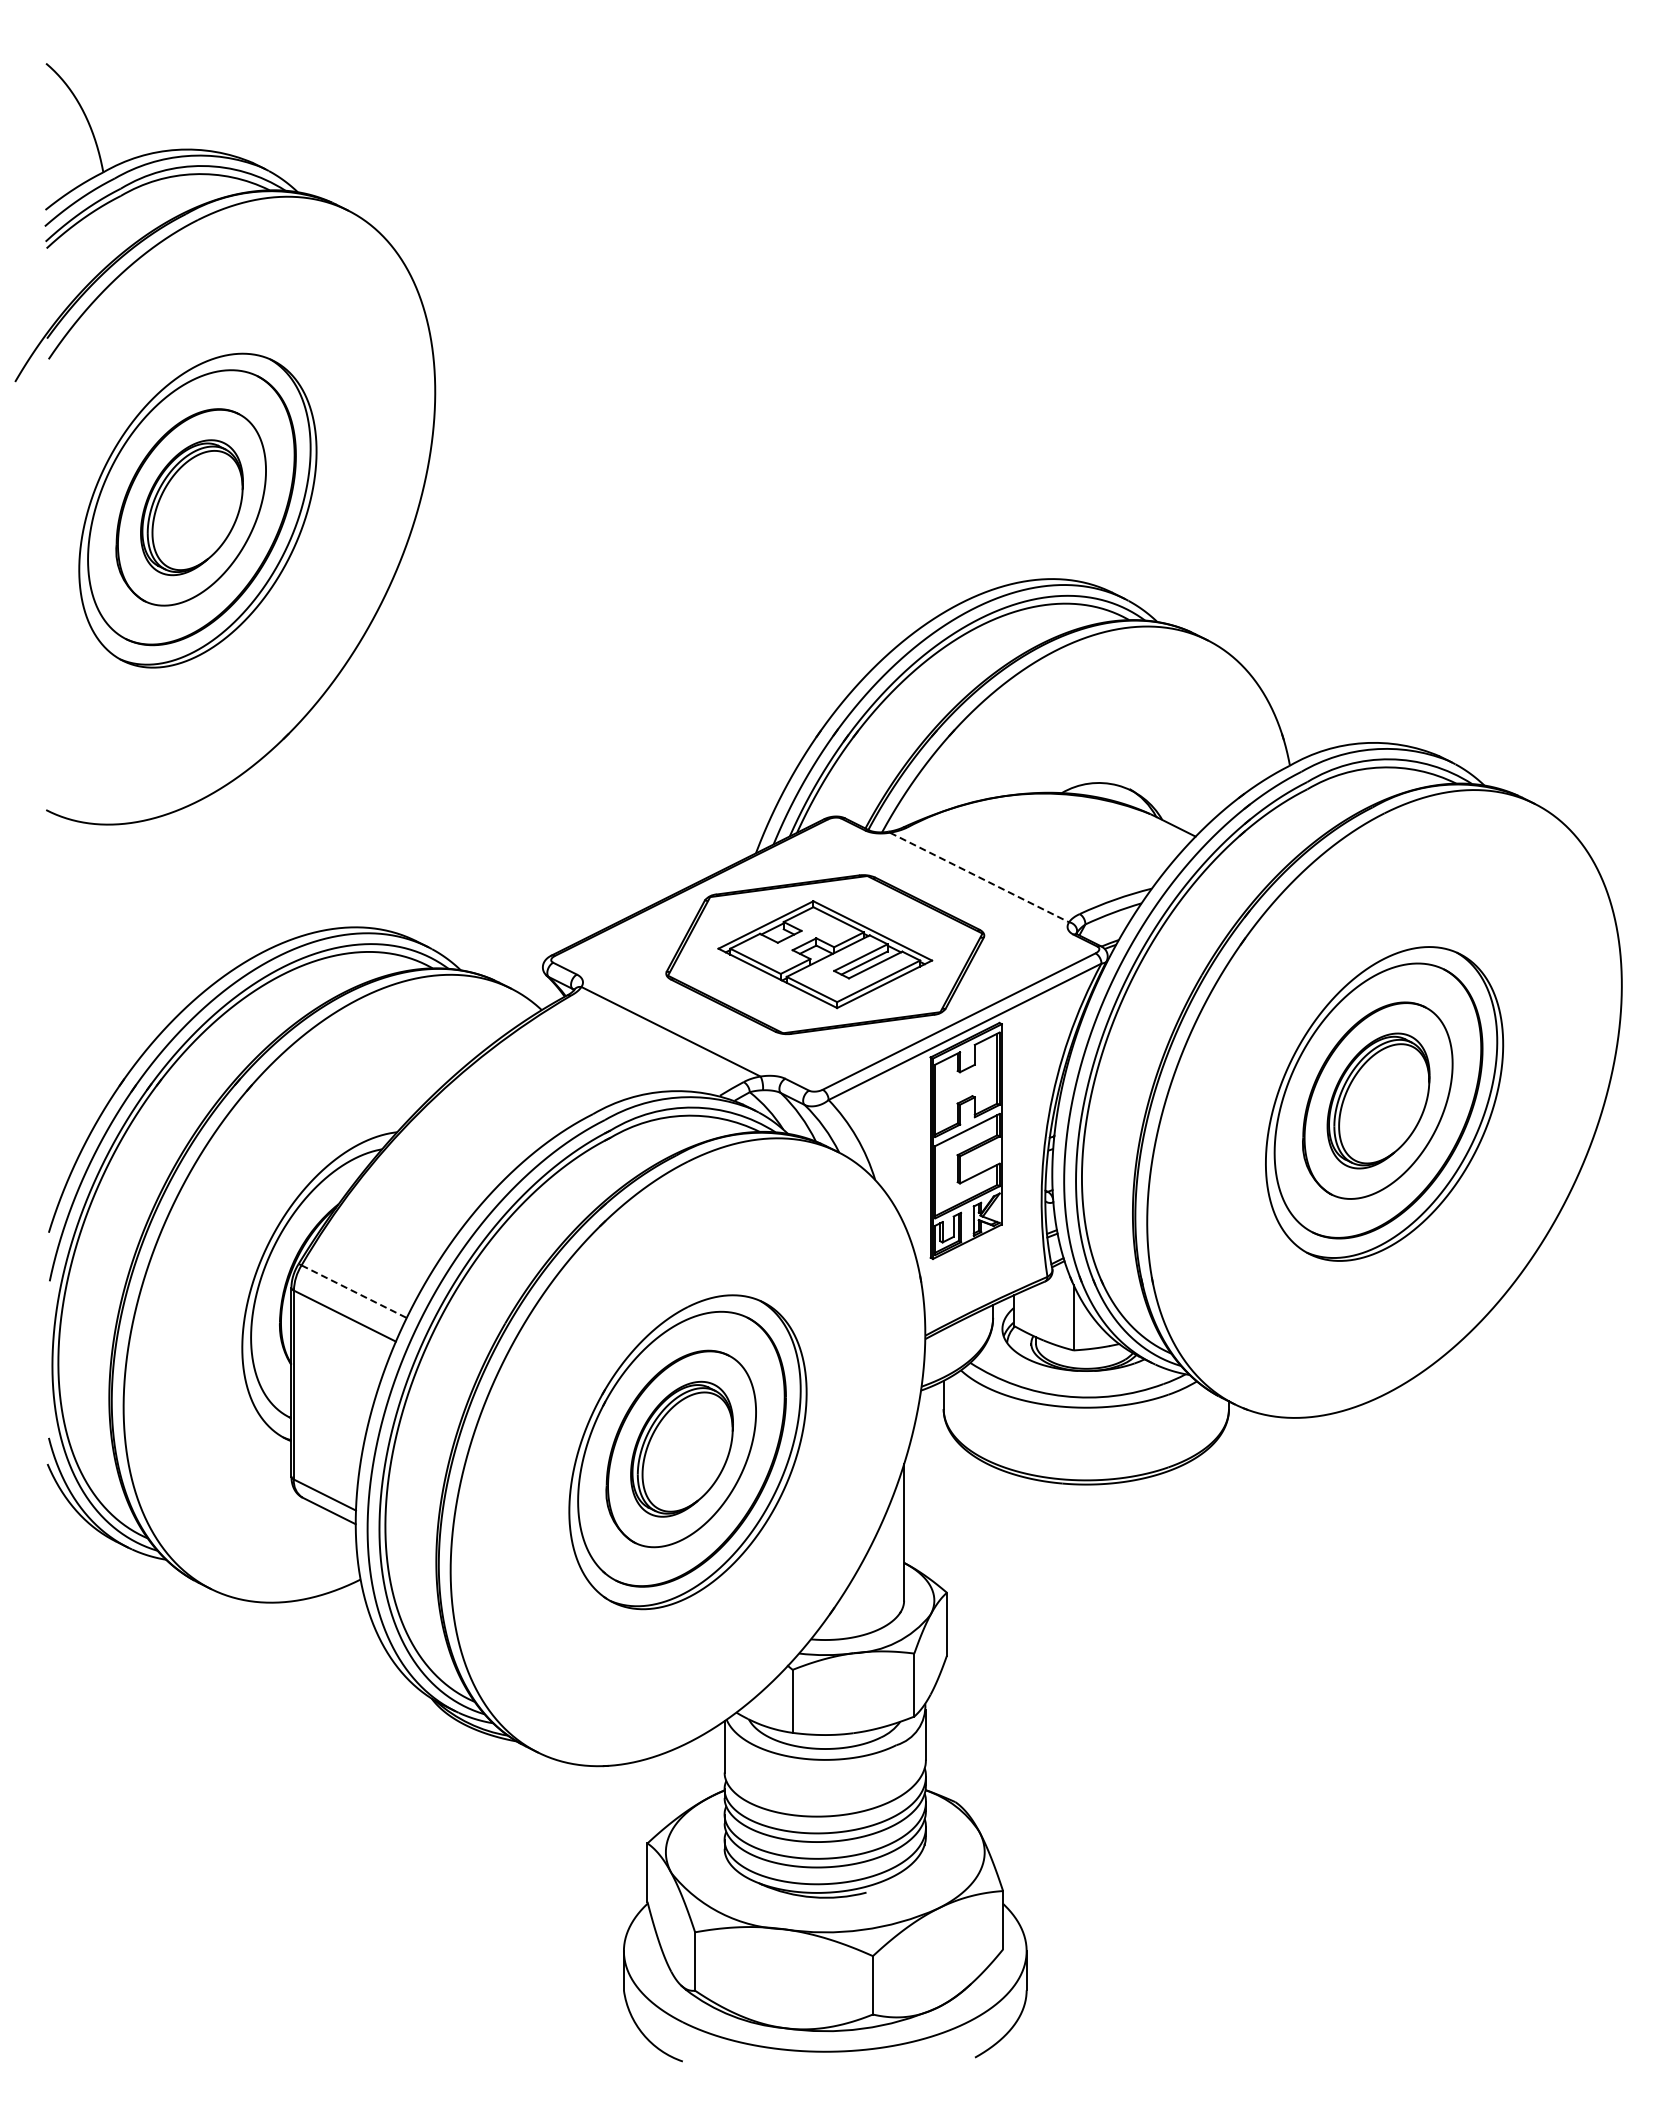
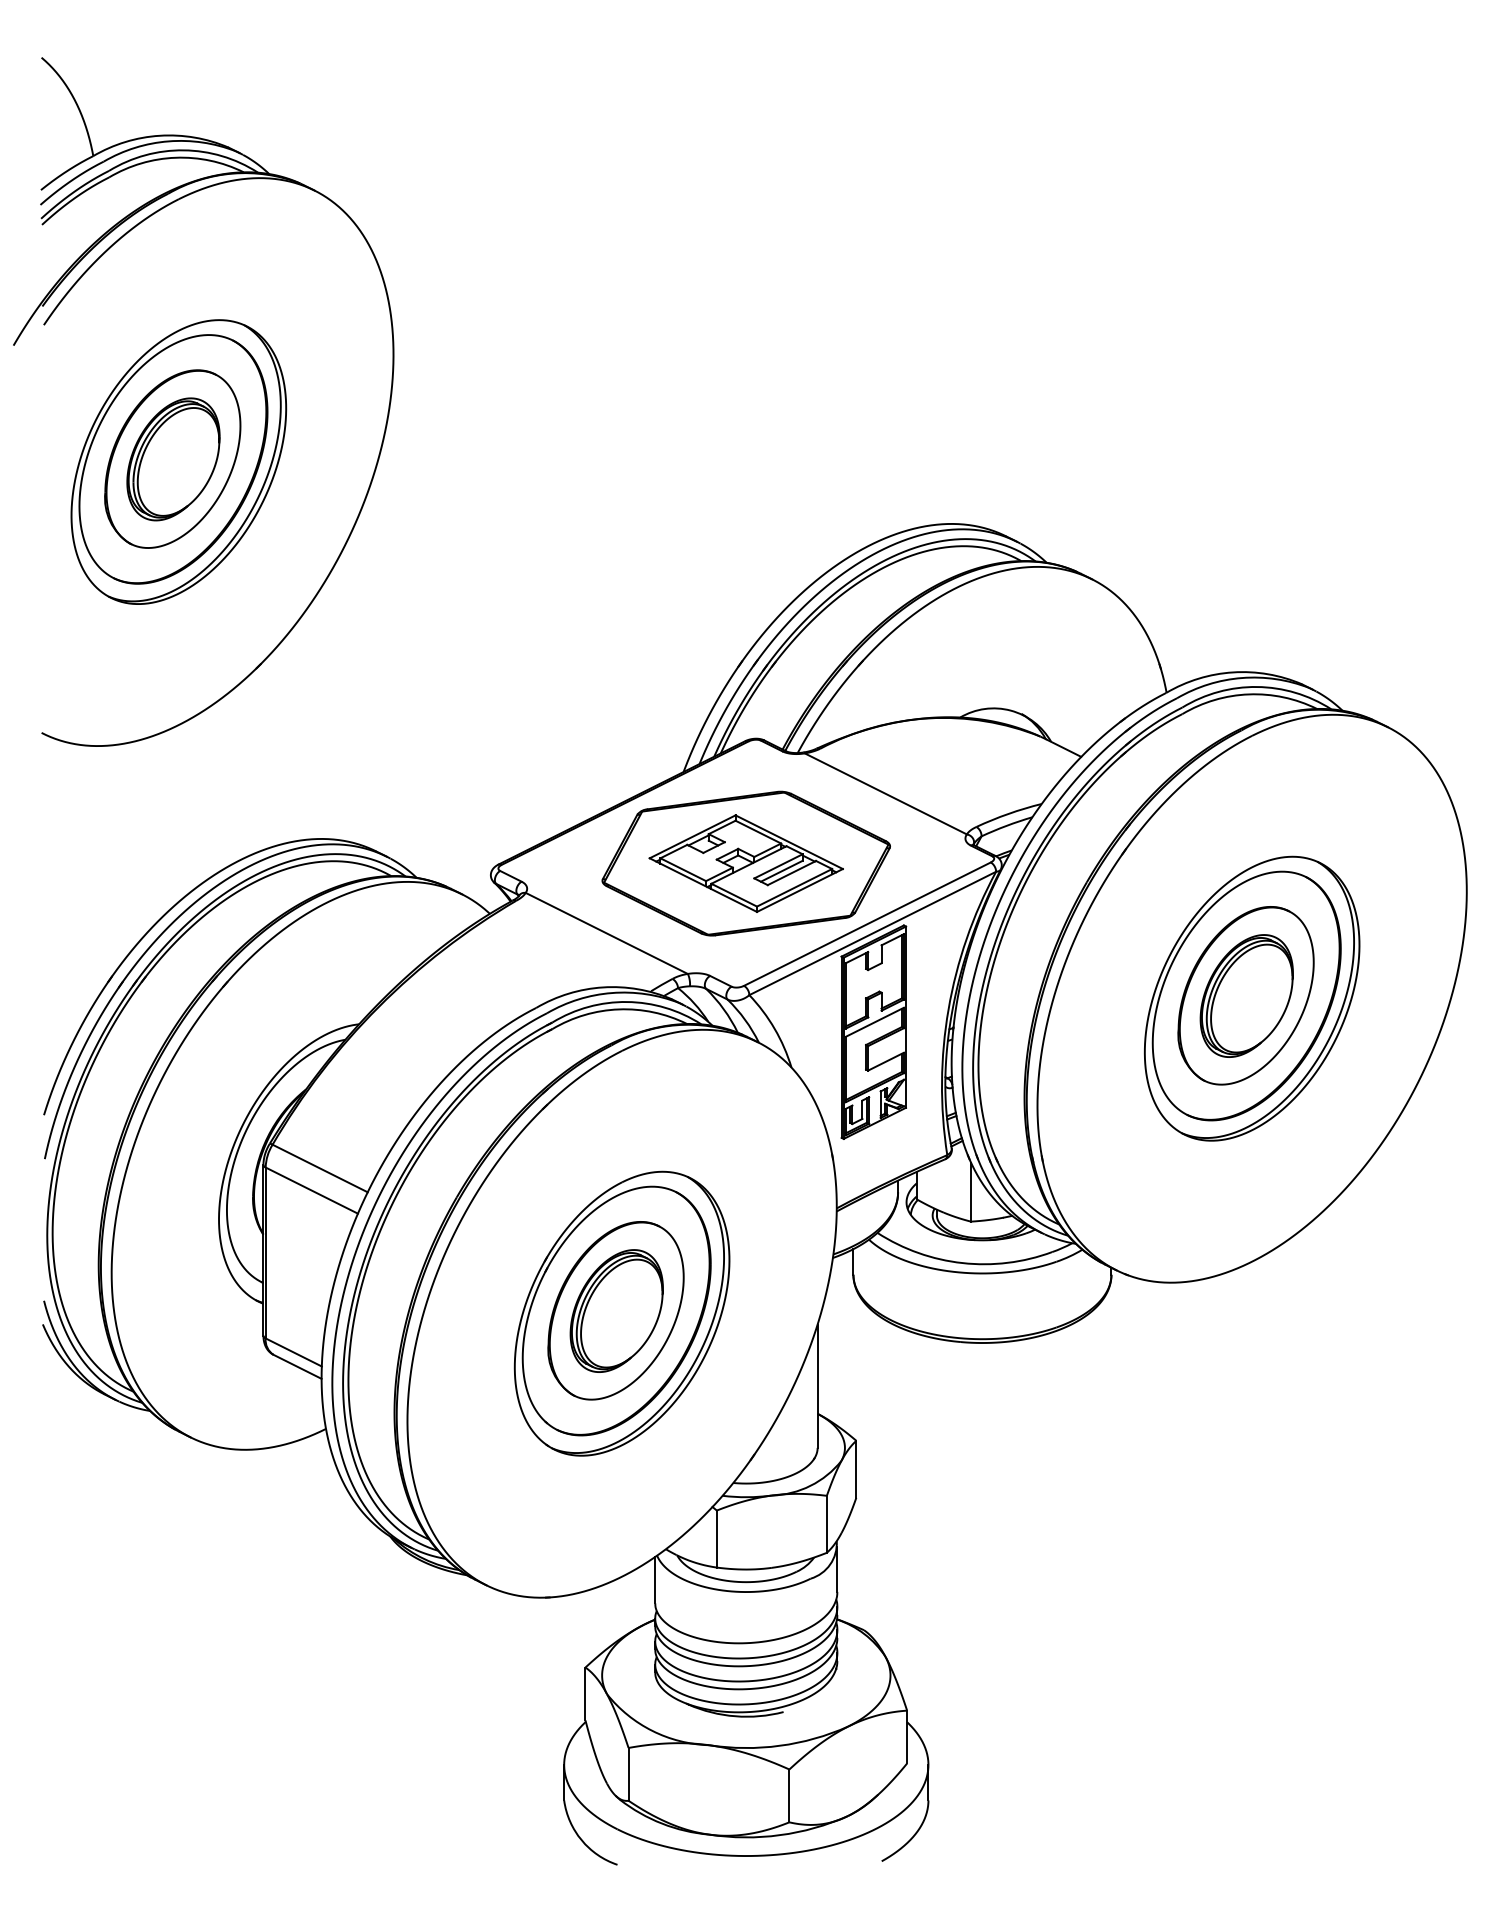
line: (979, 877) -> (885, 793), dashed -> solid
line: (354, 1291) -> (320, 1168), dashed -> solid

